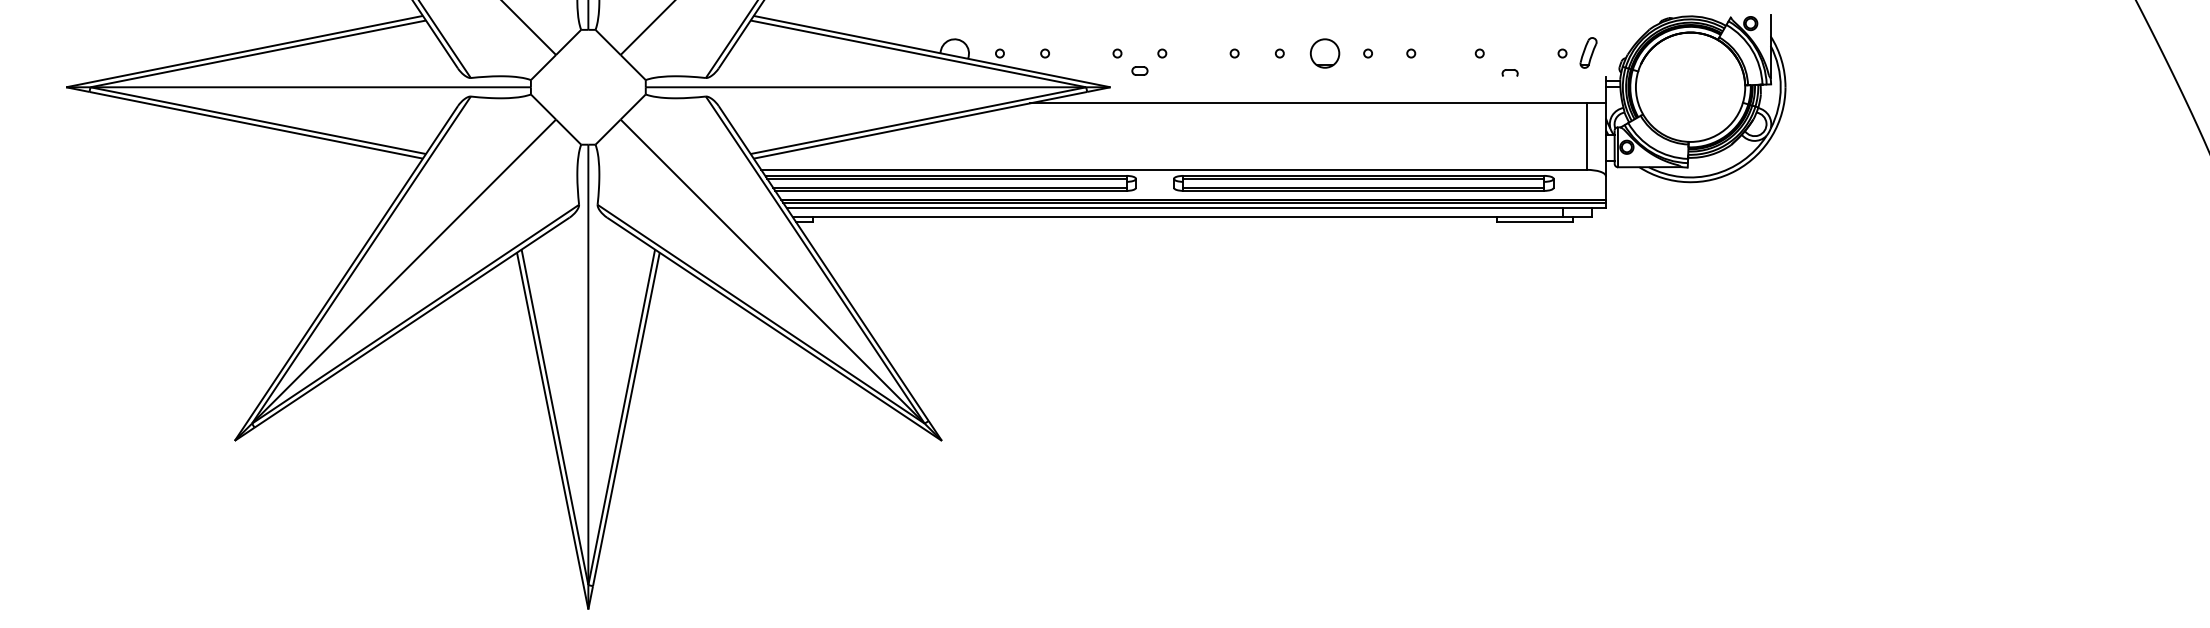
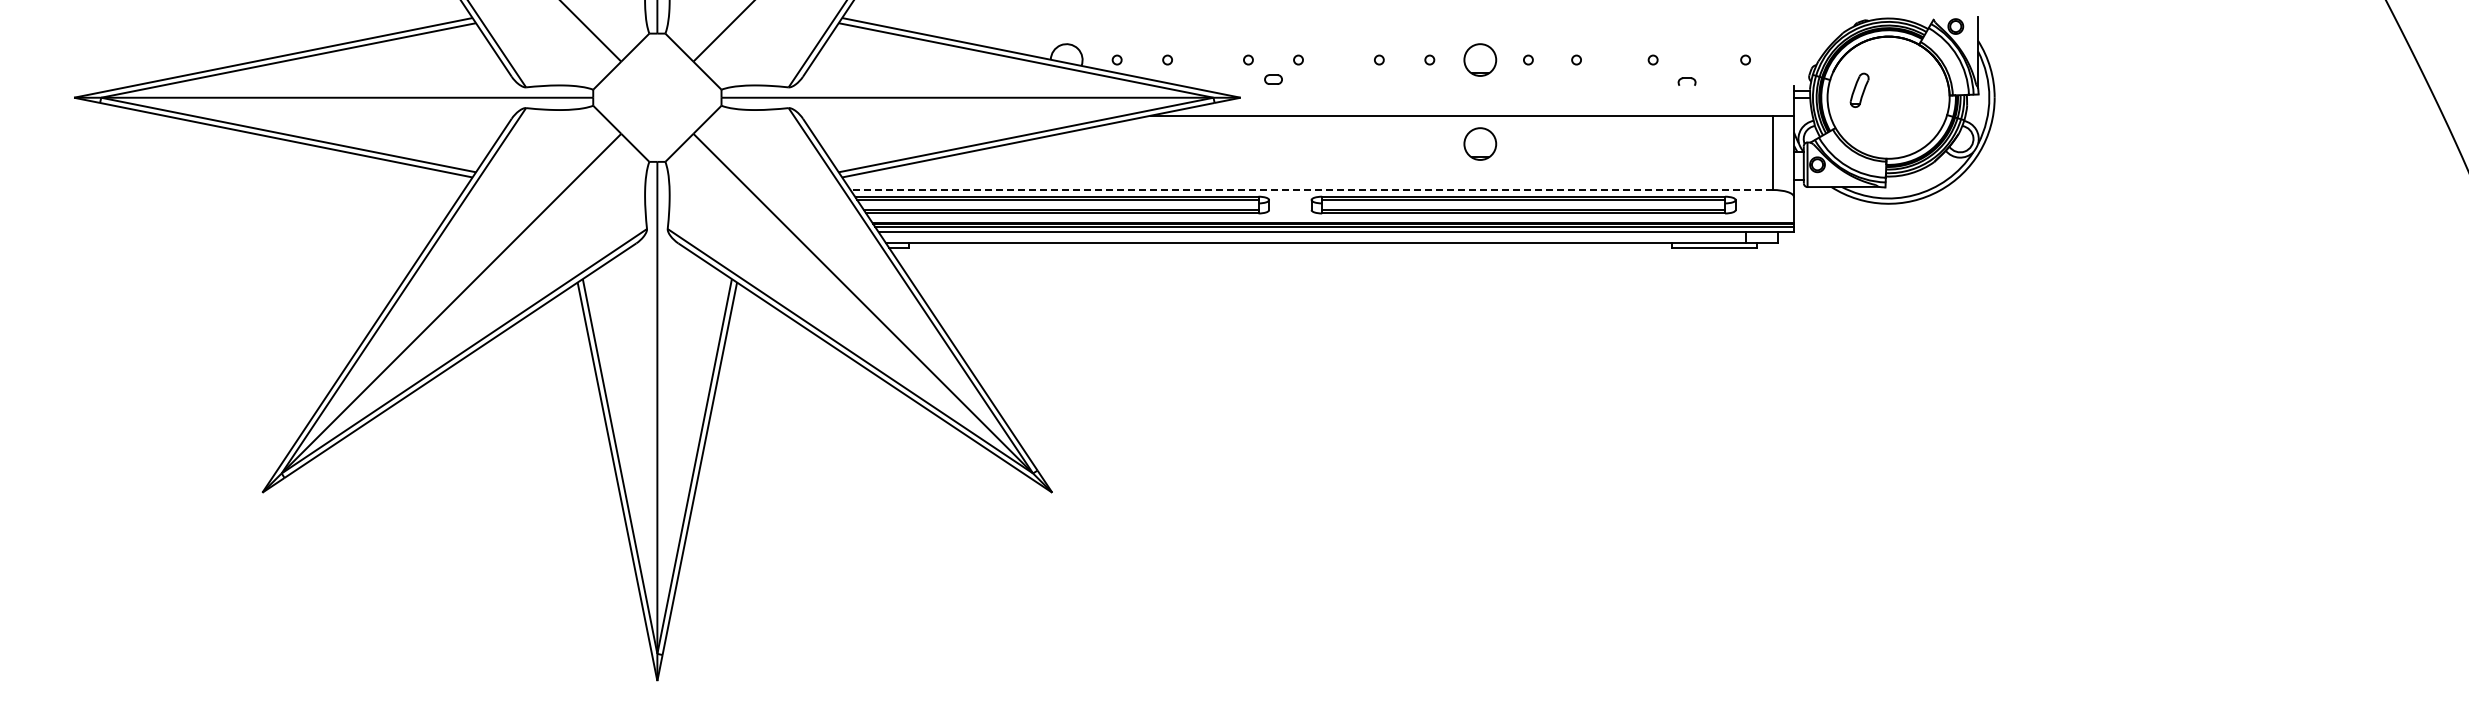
part: (1588, 52) -> (1859, 89), moved
part: (1325, 128) -> (1480, 143), added
line: (1173, 170) -> (1311, 190), solid -> dashed

